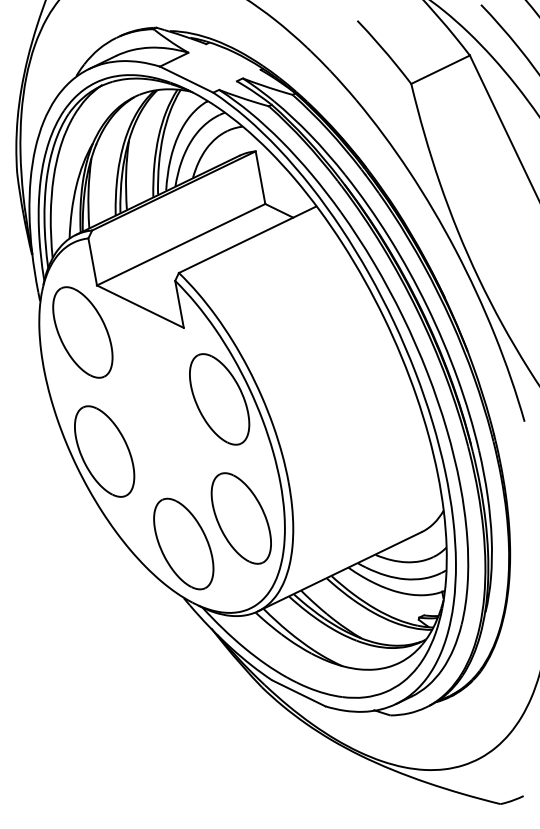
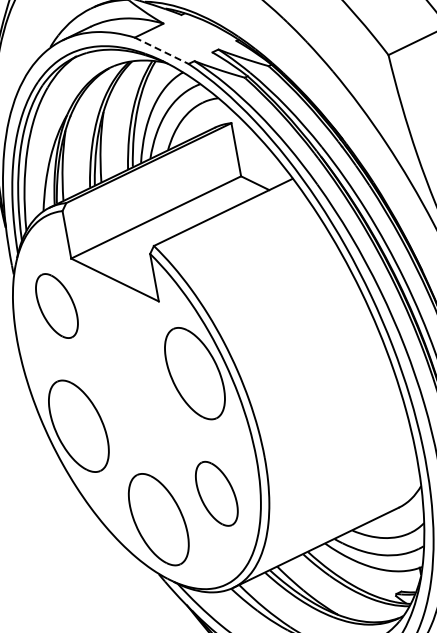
line: (186, 79) -> (161, 50), solid -> dashed
part: (82, 332) -> (56, 306), size x0.7
part: (240, 518) -> (216, 493), size x0.7

